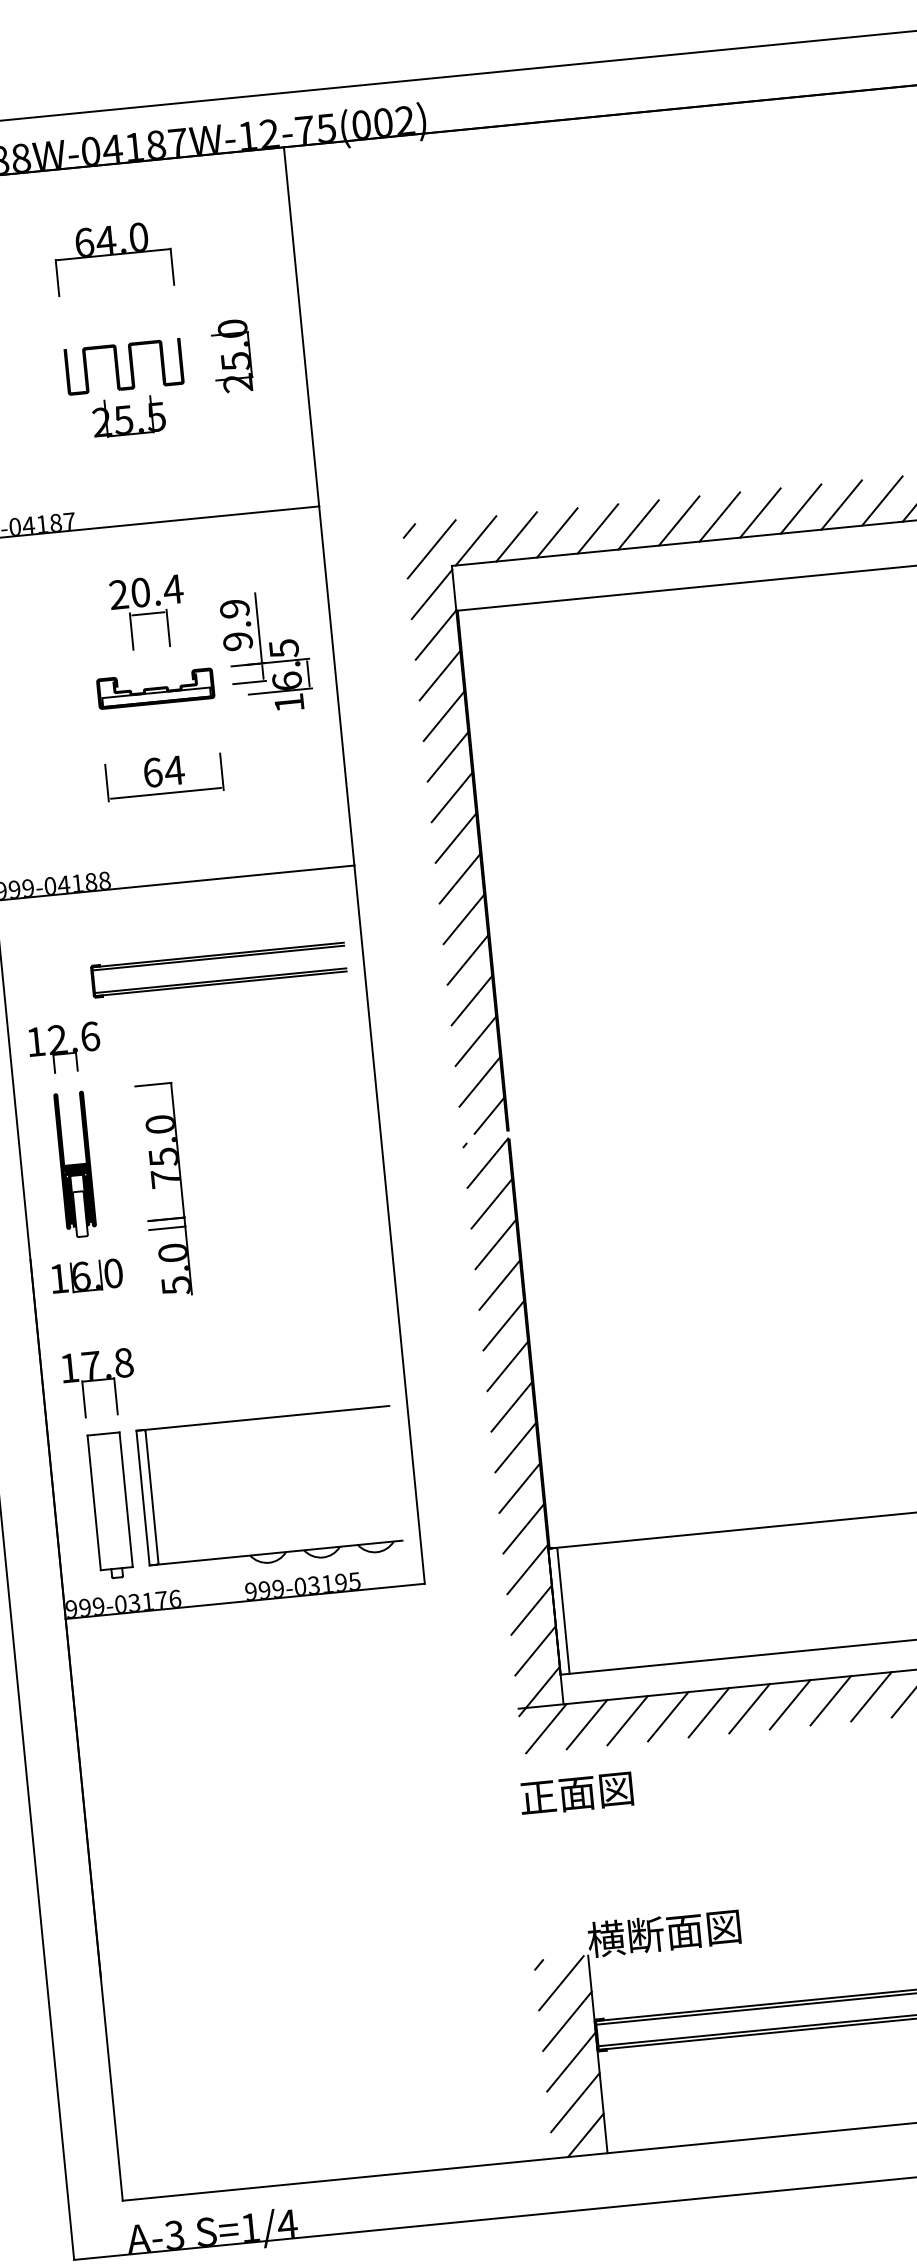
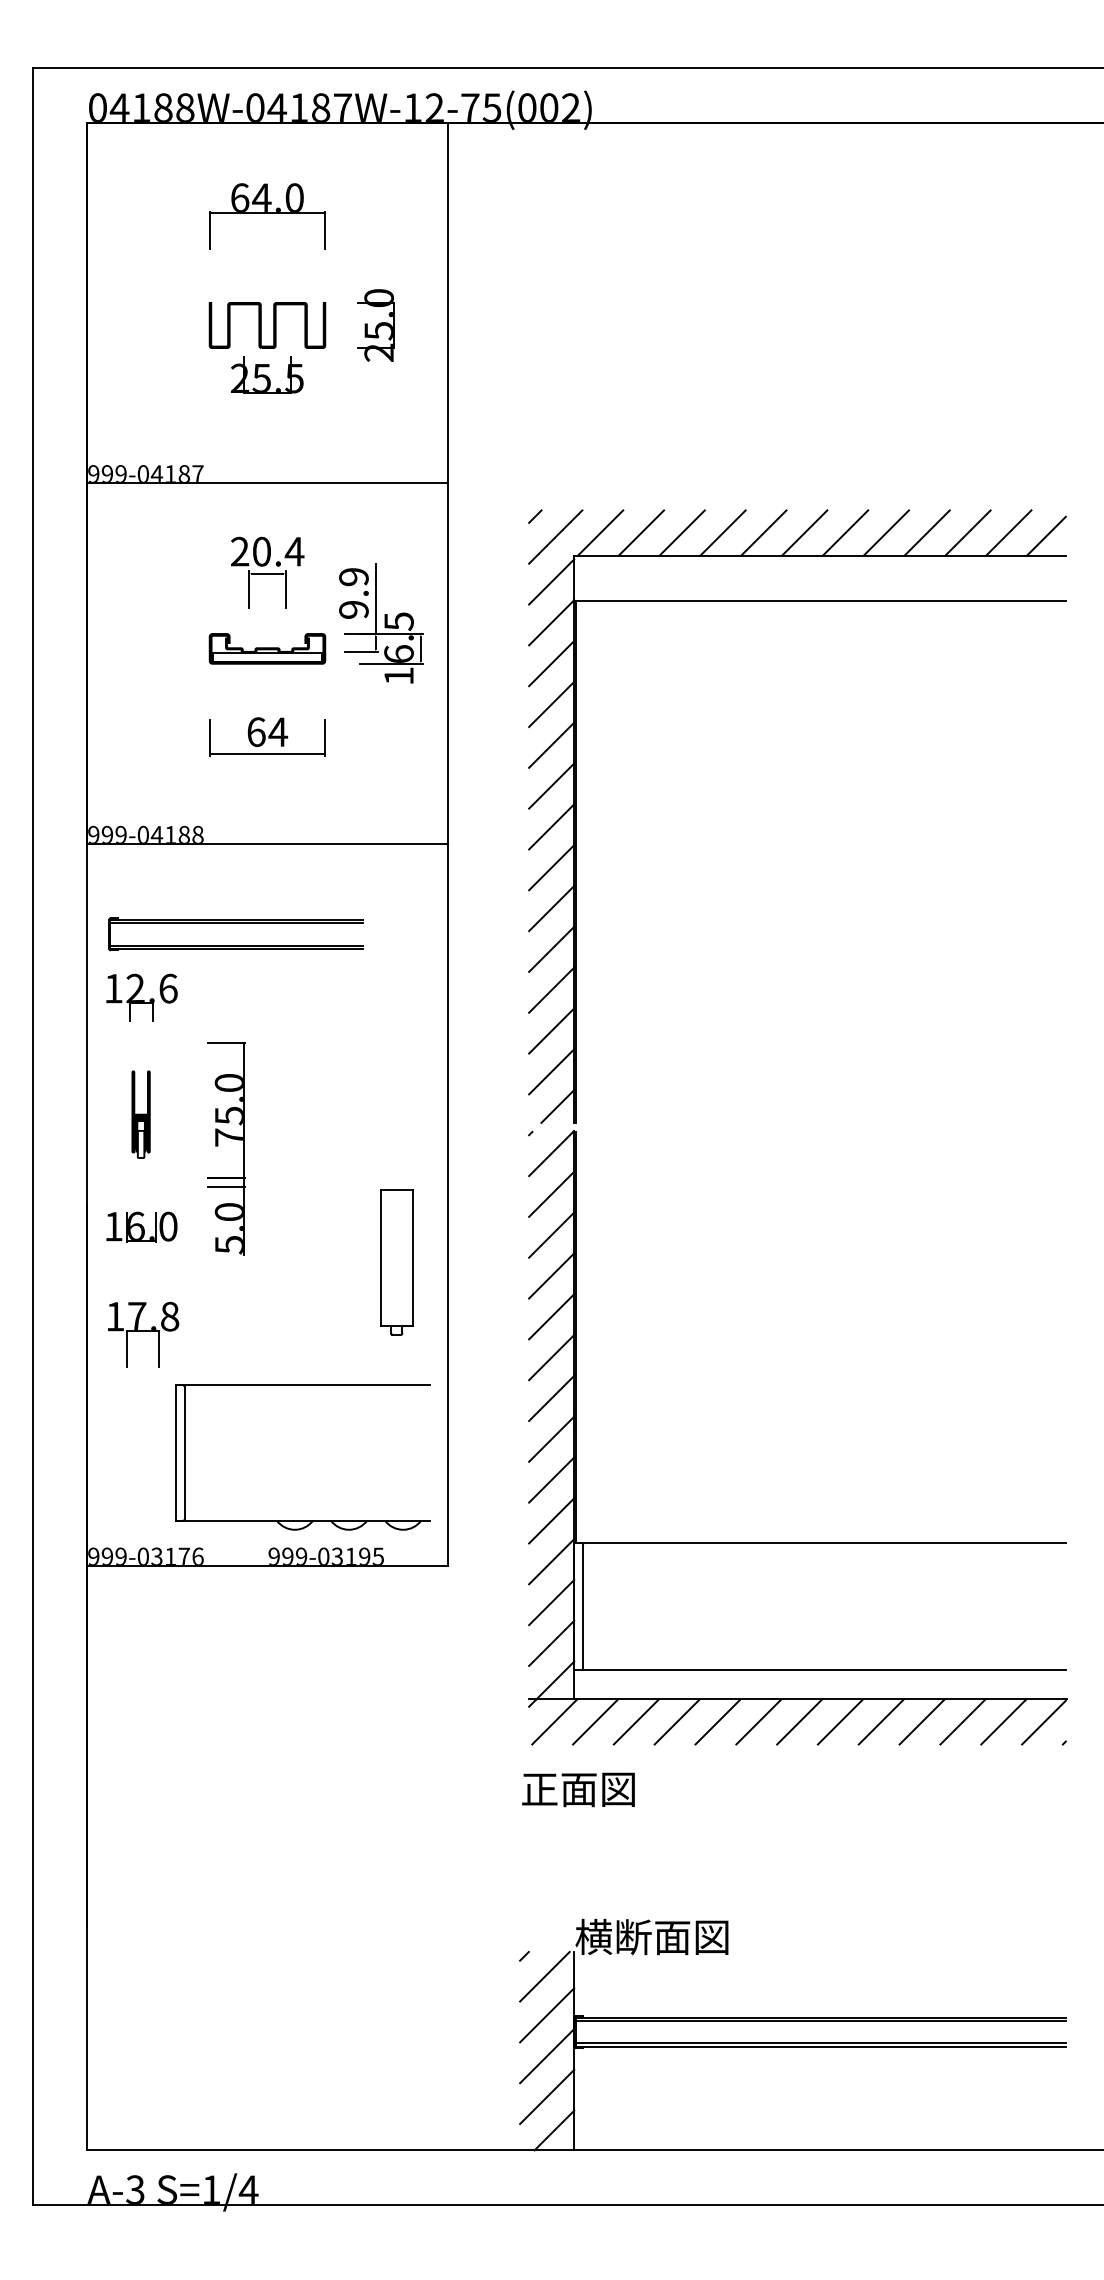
part: (217, 958) -> (235, 923), moved
part: (74, 1164) -> (140, 1114), size x0.6
part: (110, 1505) -> (396, 1262), moved

